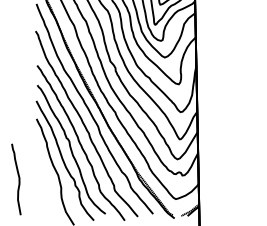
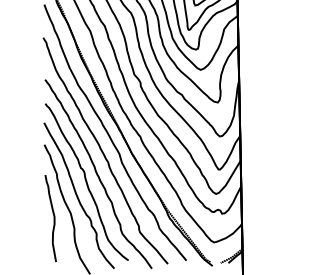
curve: (18, 179) -> (53, 218), moved

